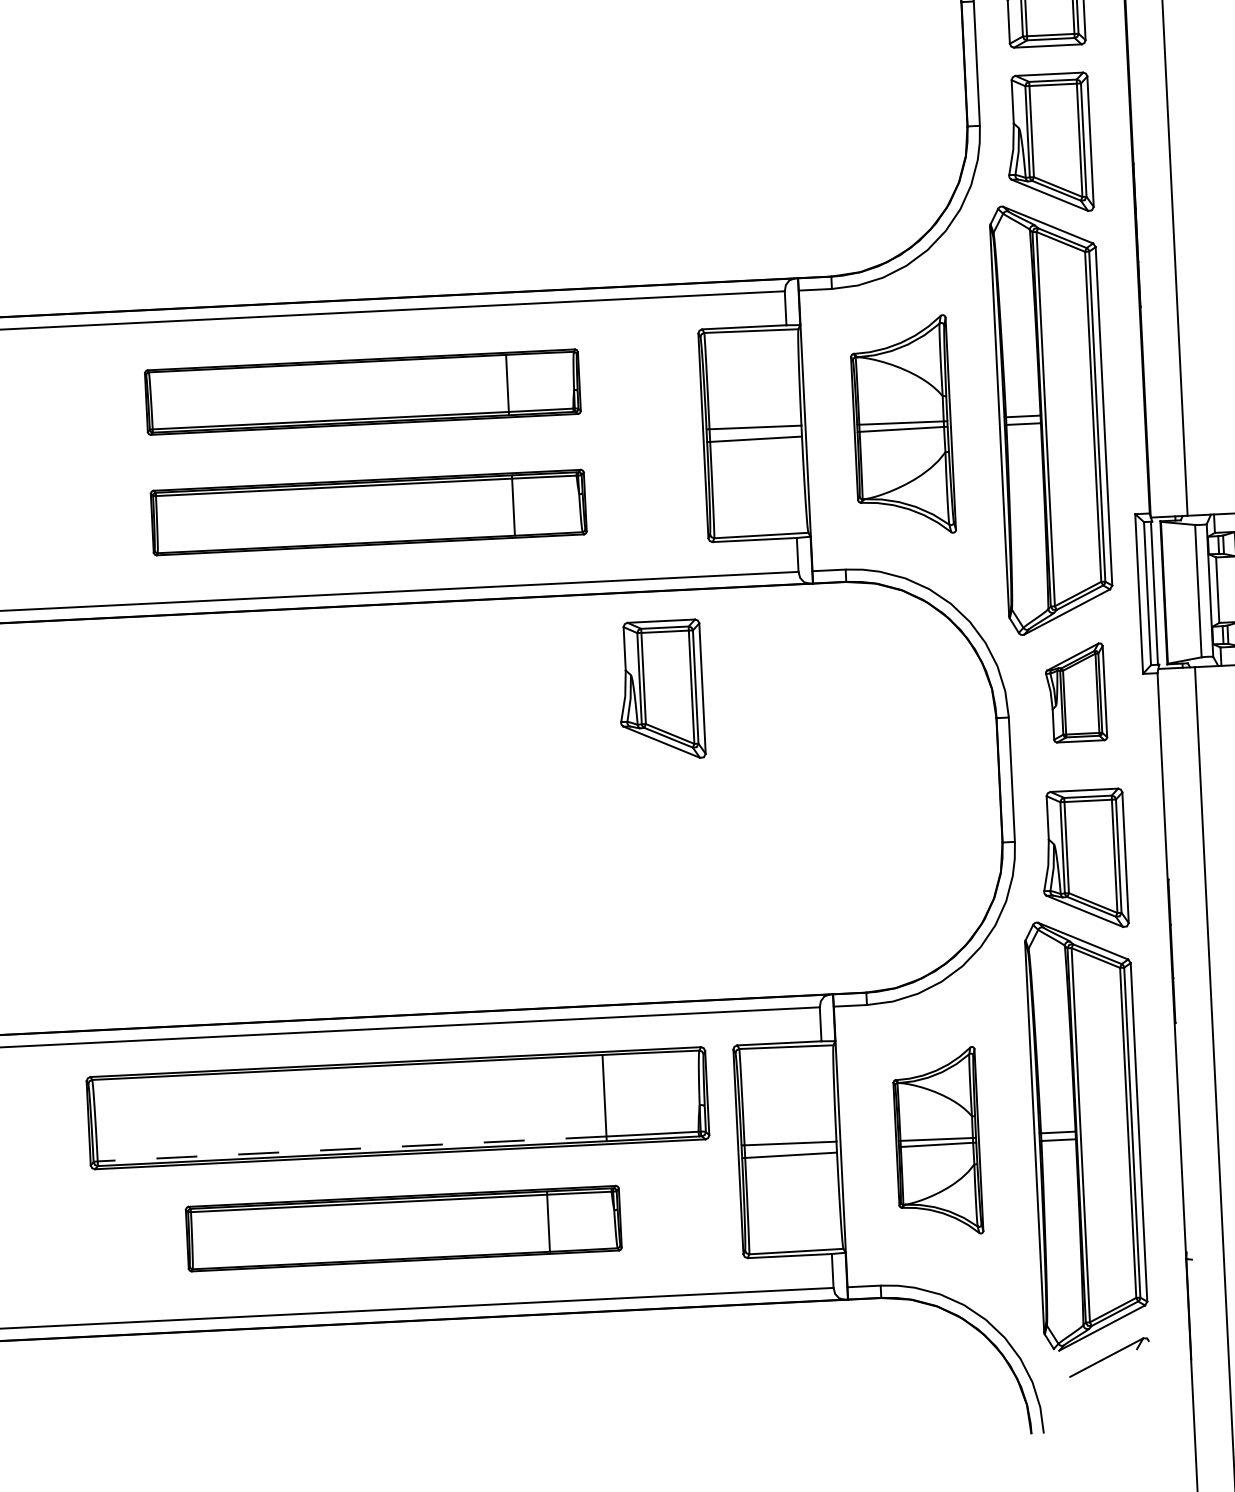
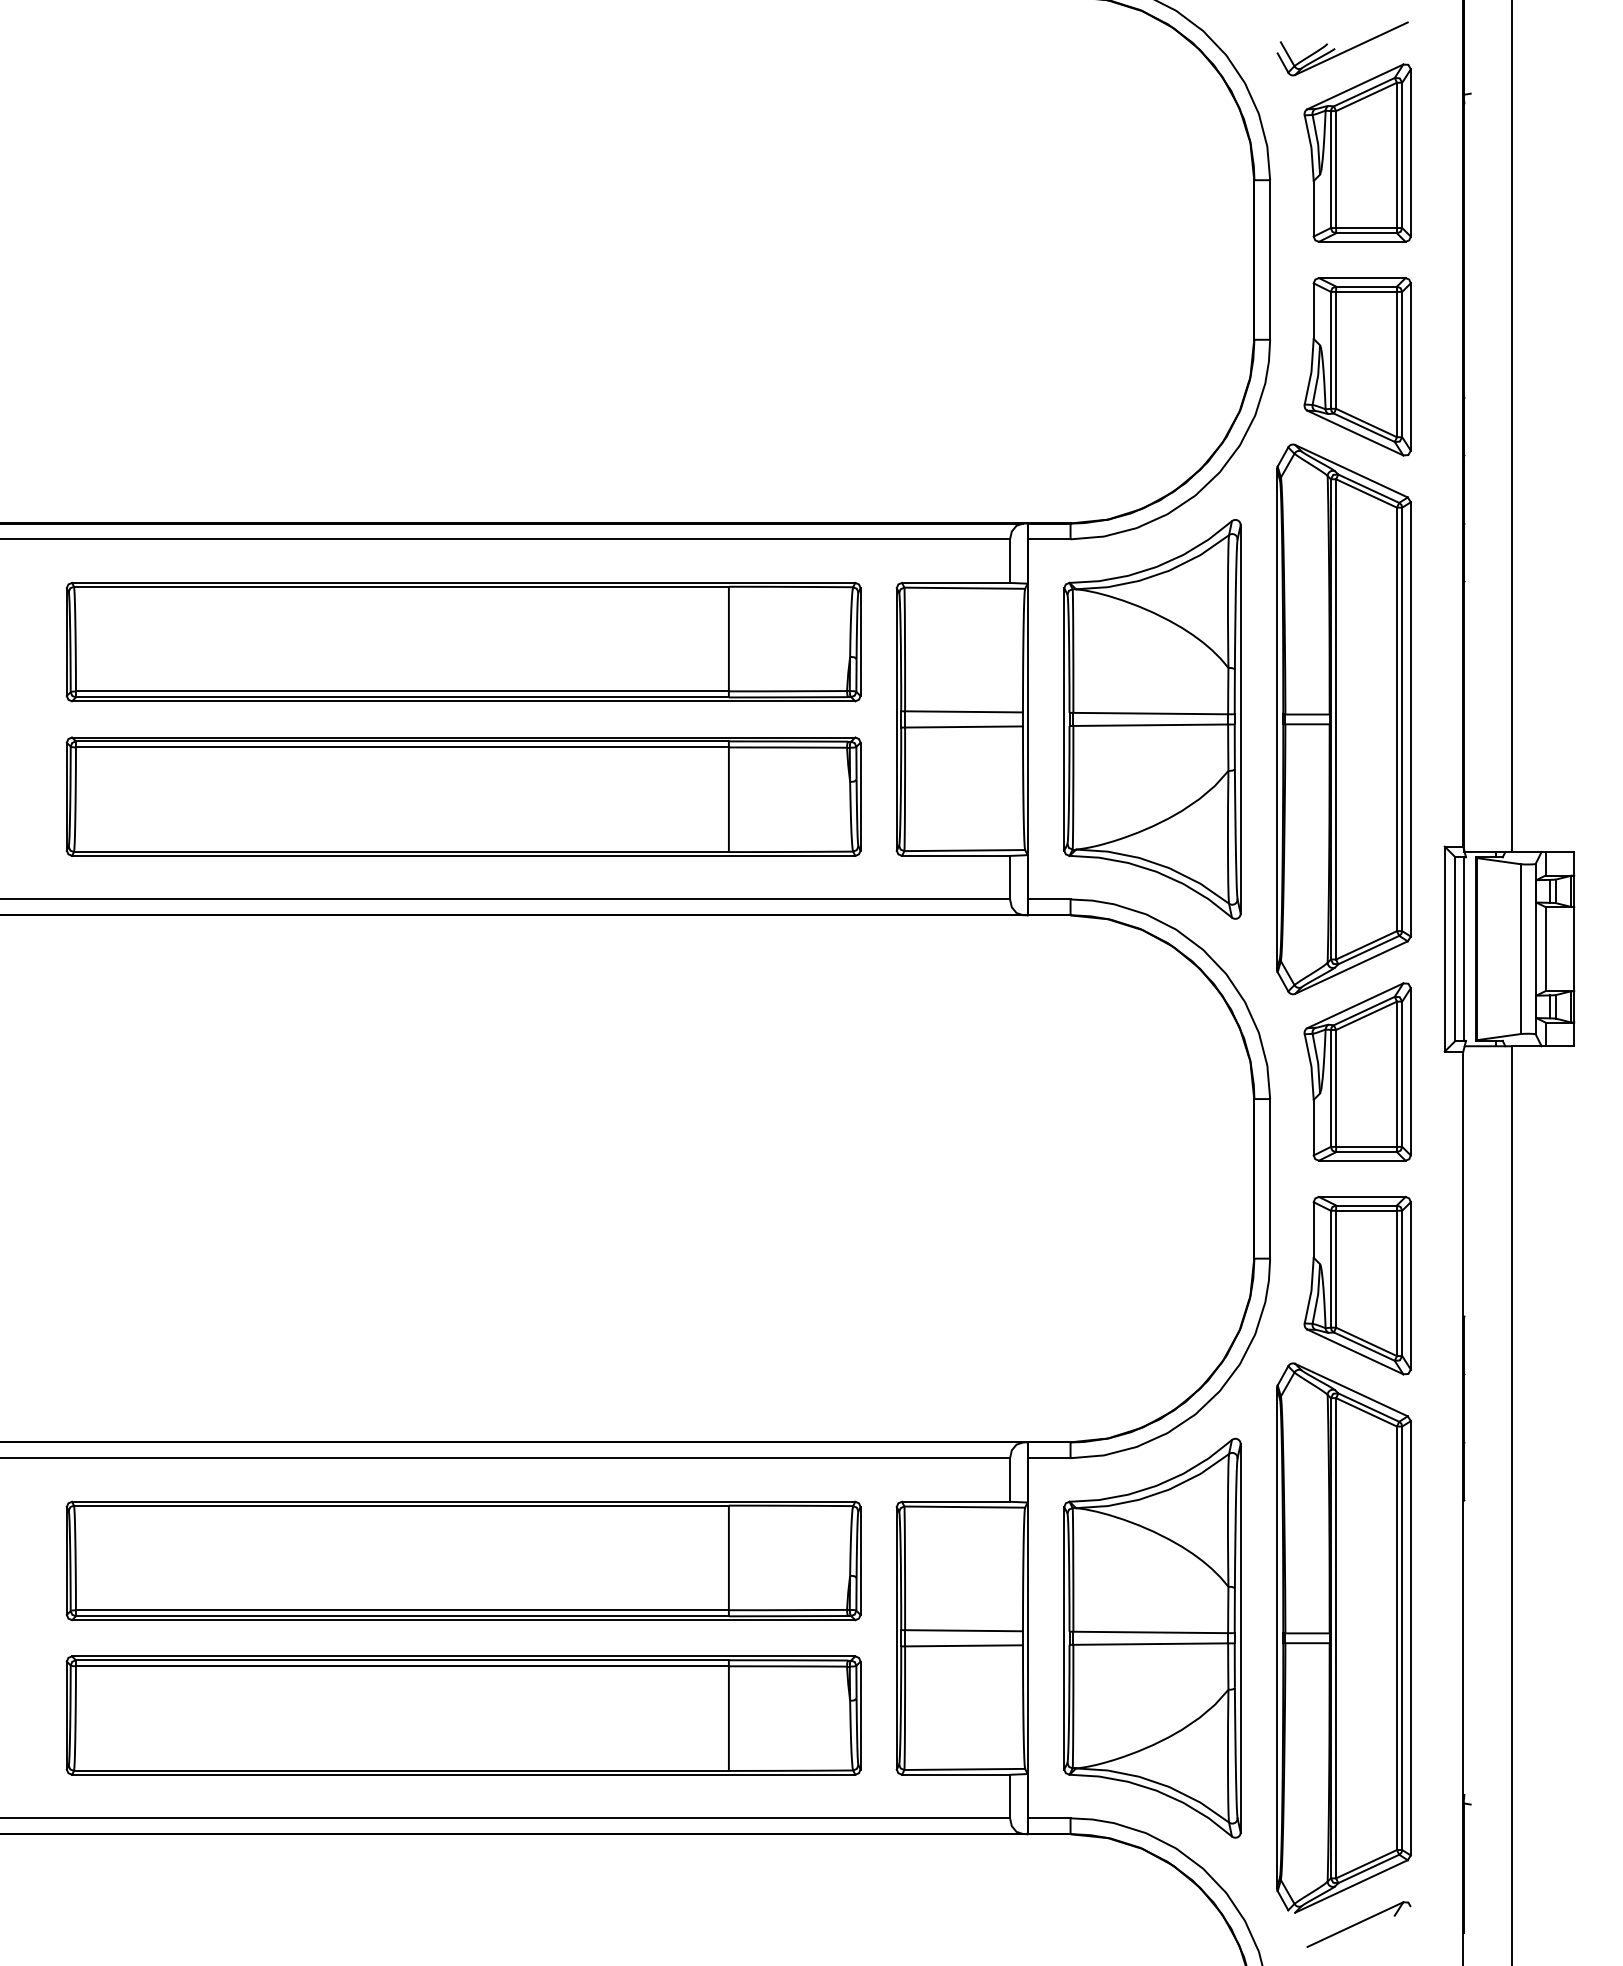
part: (362, 391) -> (463, 641), size x1.43
part: (902, 426) -> (1152, 719), size x1.43
part: (368, 512) -> (463, 796), size x1.43
part: (660, 690) -> (826, 1042), removed
part: (1075, 692) -> (1357, 1071), size x1.43
part: (937, 1141) -> (1152, 1637), size x1.67
line: (351, 1149) -> (401, 1610), dashed -> solid
part: (403, 1228) -> (463, 1715), size x1.43

